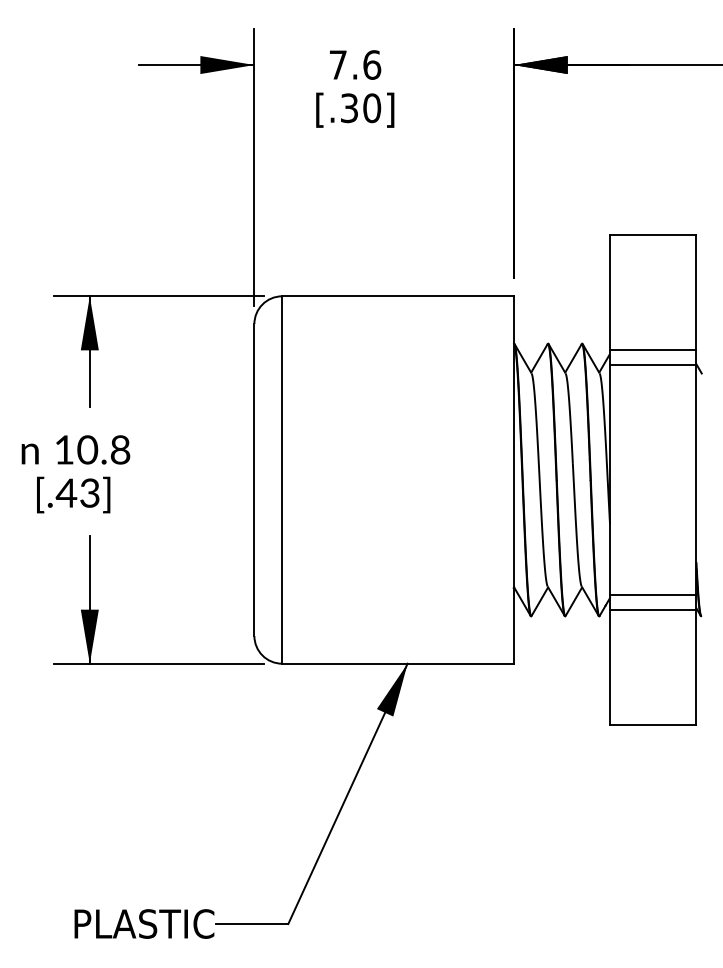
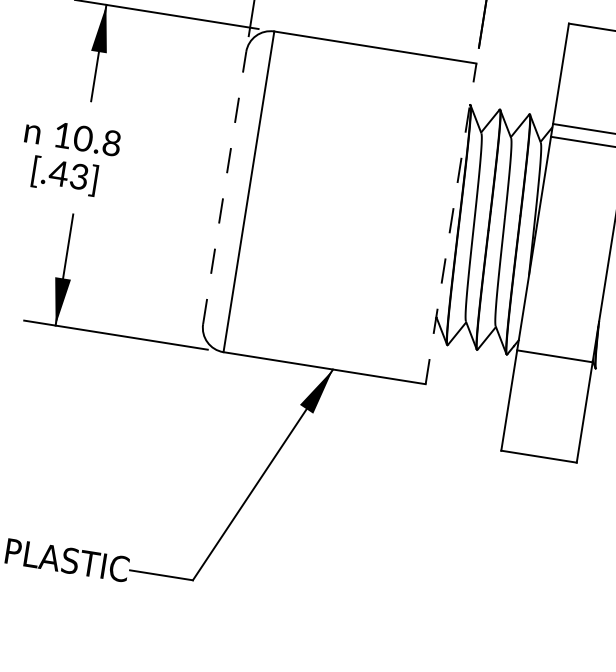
line: (254, 480) -> (224, 188), solid -> dashed
line: (513, 480) -> (450, 224), solid -> dashed
line: (653, 594) -> (557, 343), removed

